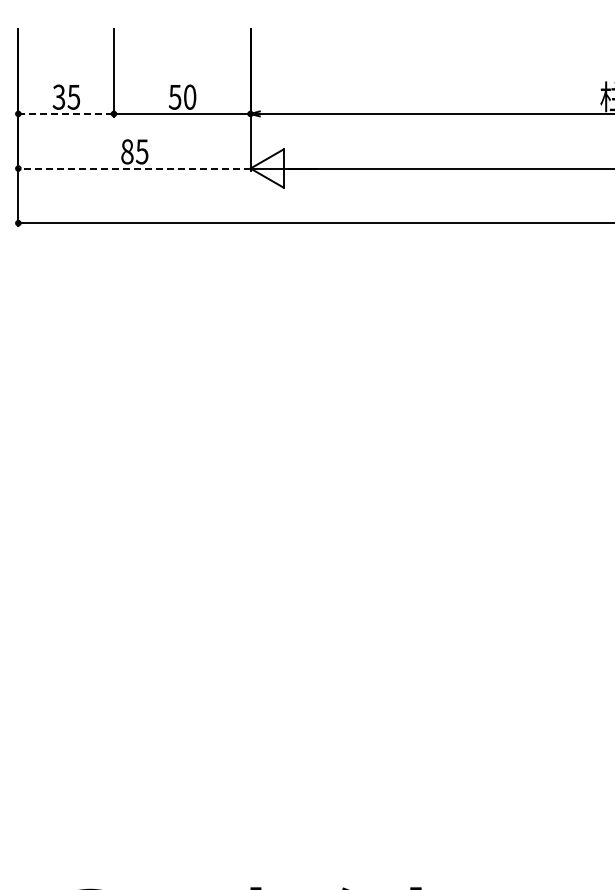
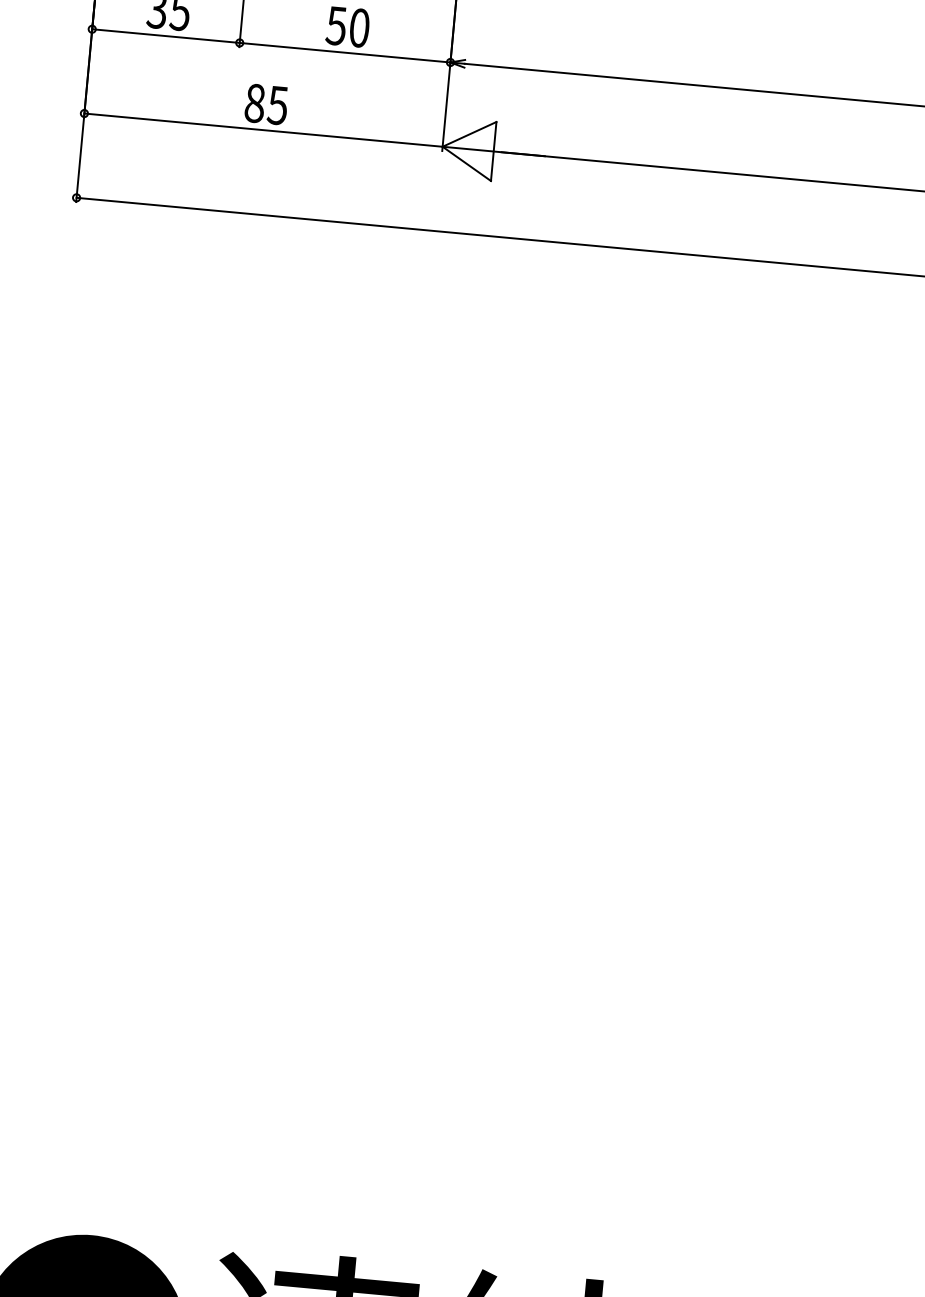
line: (66, 113) -> (166, 35), dashed -> solid
line: (133, 168) -> (262, 129), dashed -> solid

